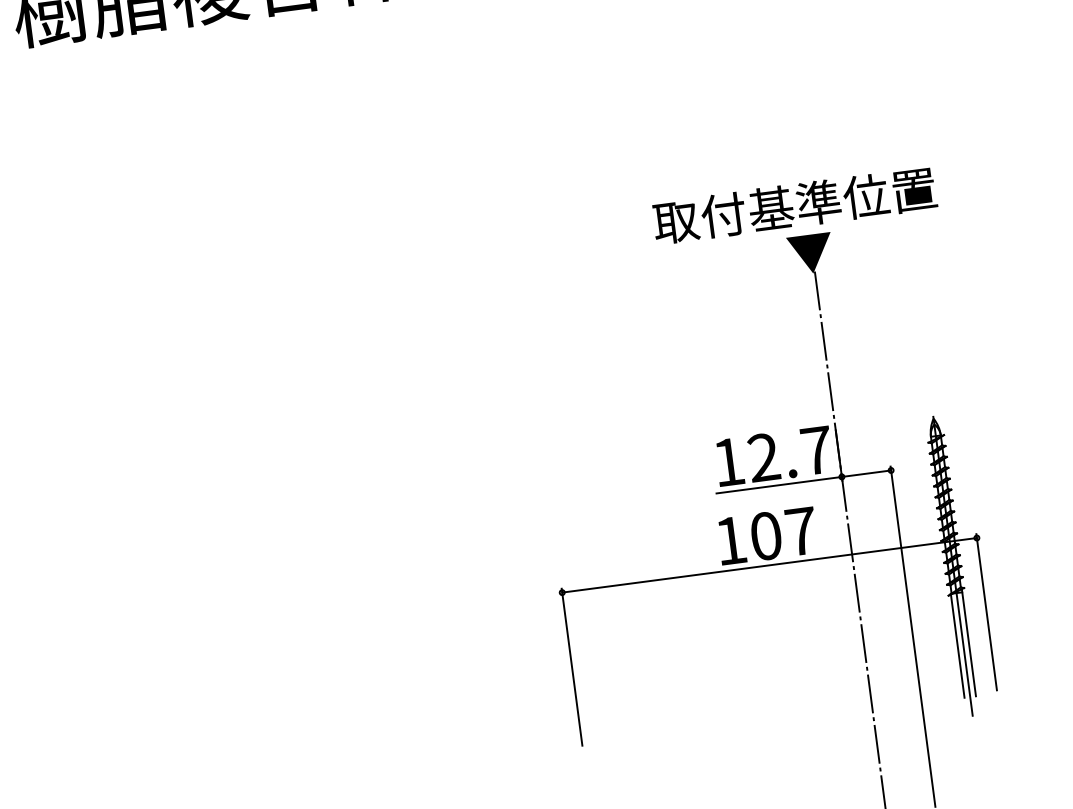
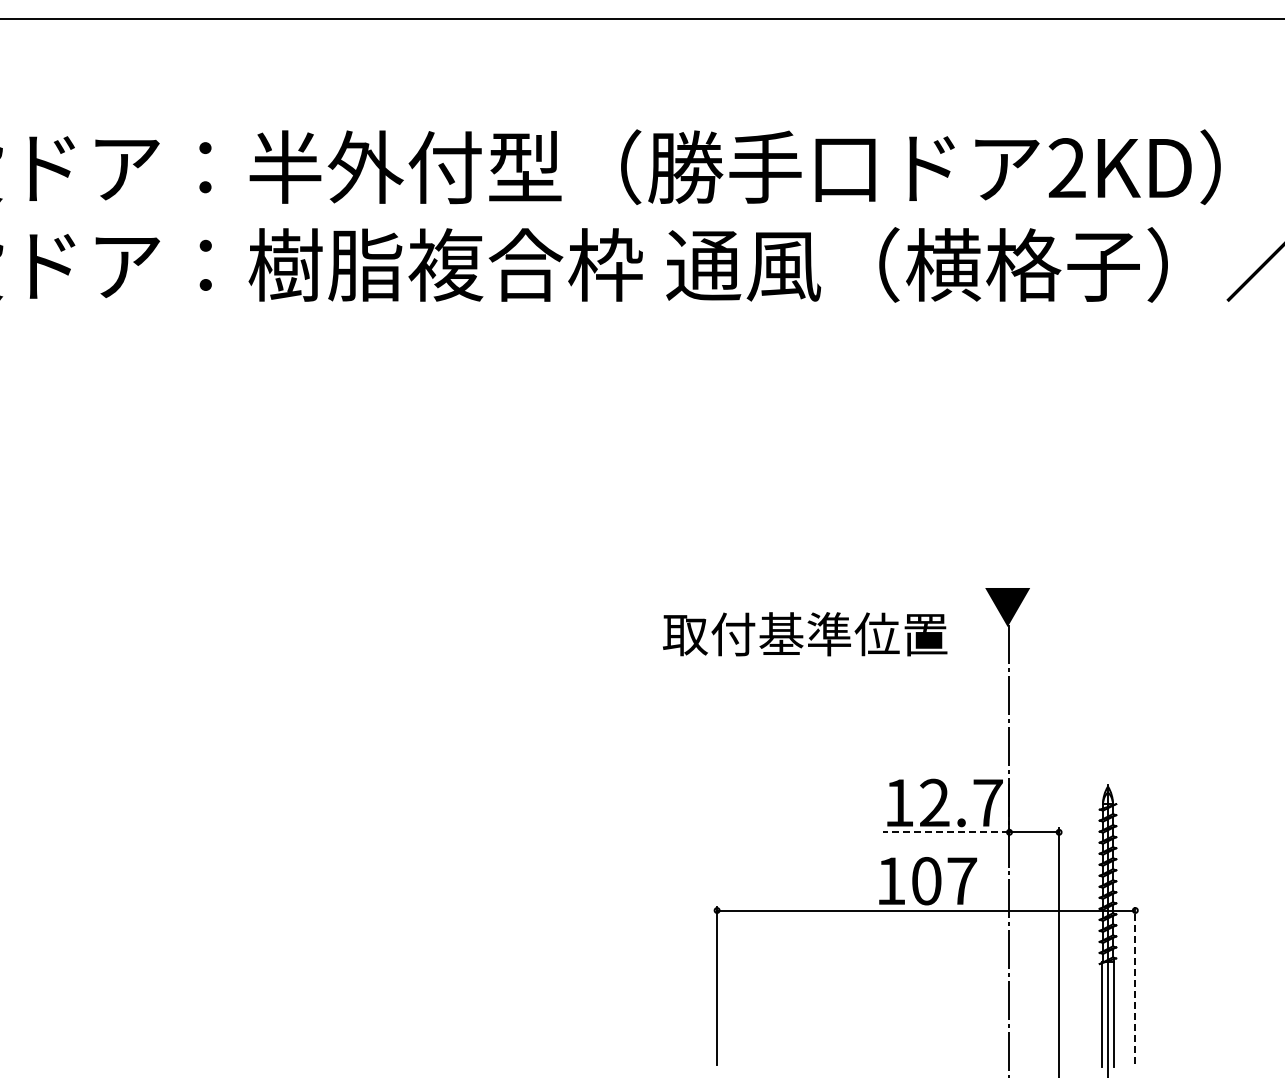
text: (795, 205) -> (805, 634), moved
line: (778, 485) -> (945, 832), solid -> dashed
line: (986, 612) -> (1135, 985), solid -> dashed

